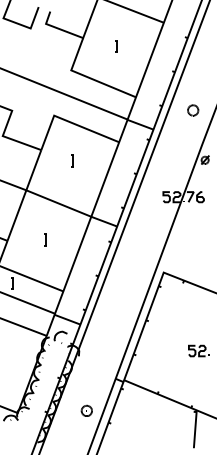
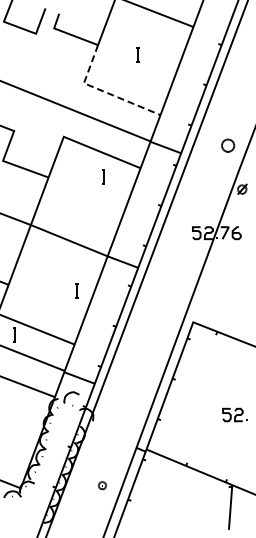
line: (87, 77) -> (103, 91), solid -> dashed
part: (193, 110) -> (228, 145), moved
line: (72, 160) -> (103, 176), moved
line: (45, 239) -> (76, 290), moved
part: (86, 410) -> (102, 485), size x0.6

